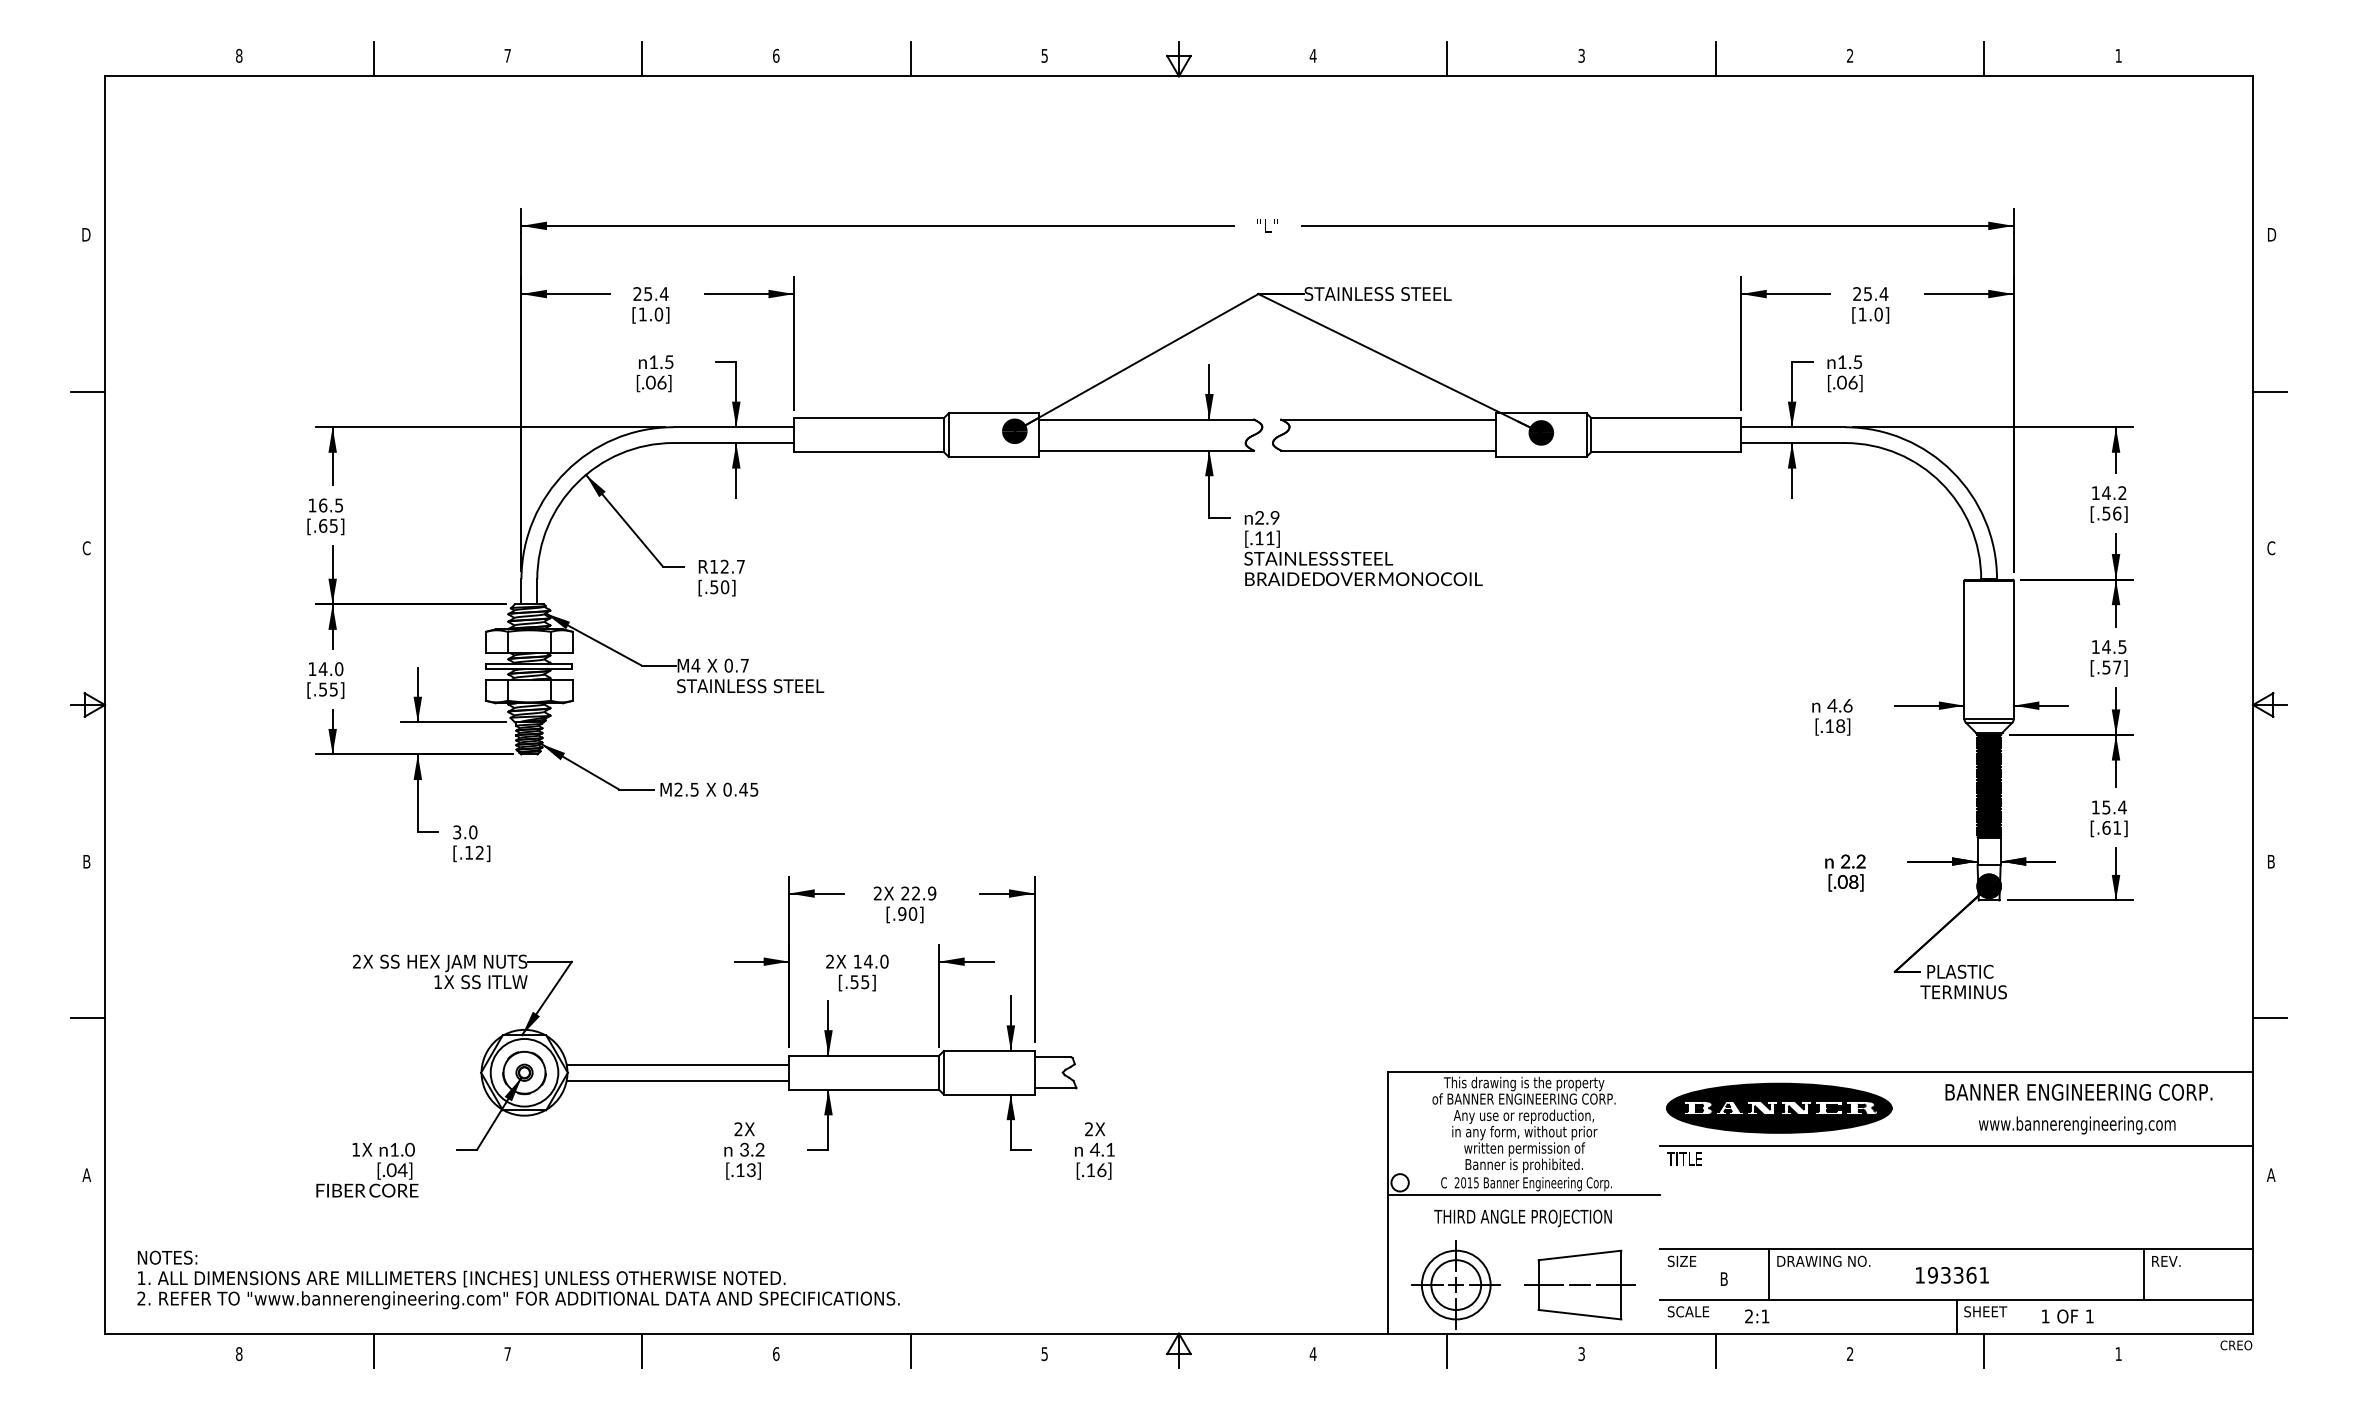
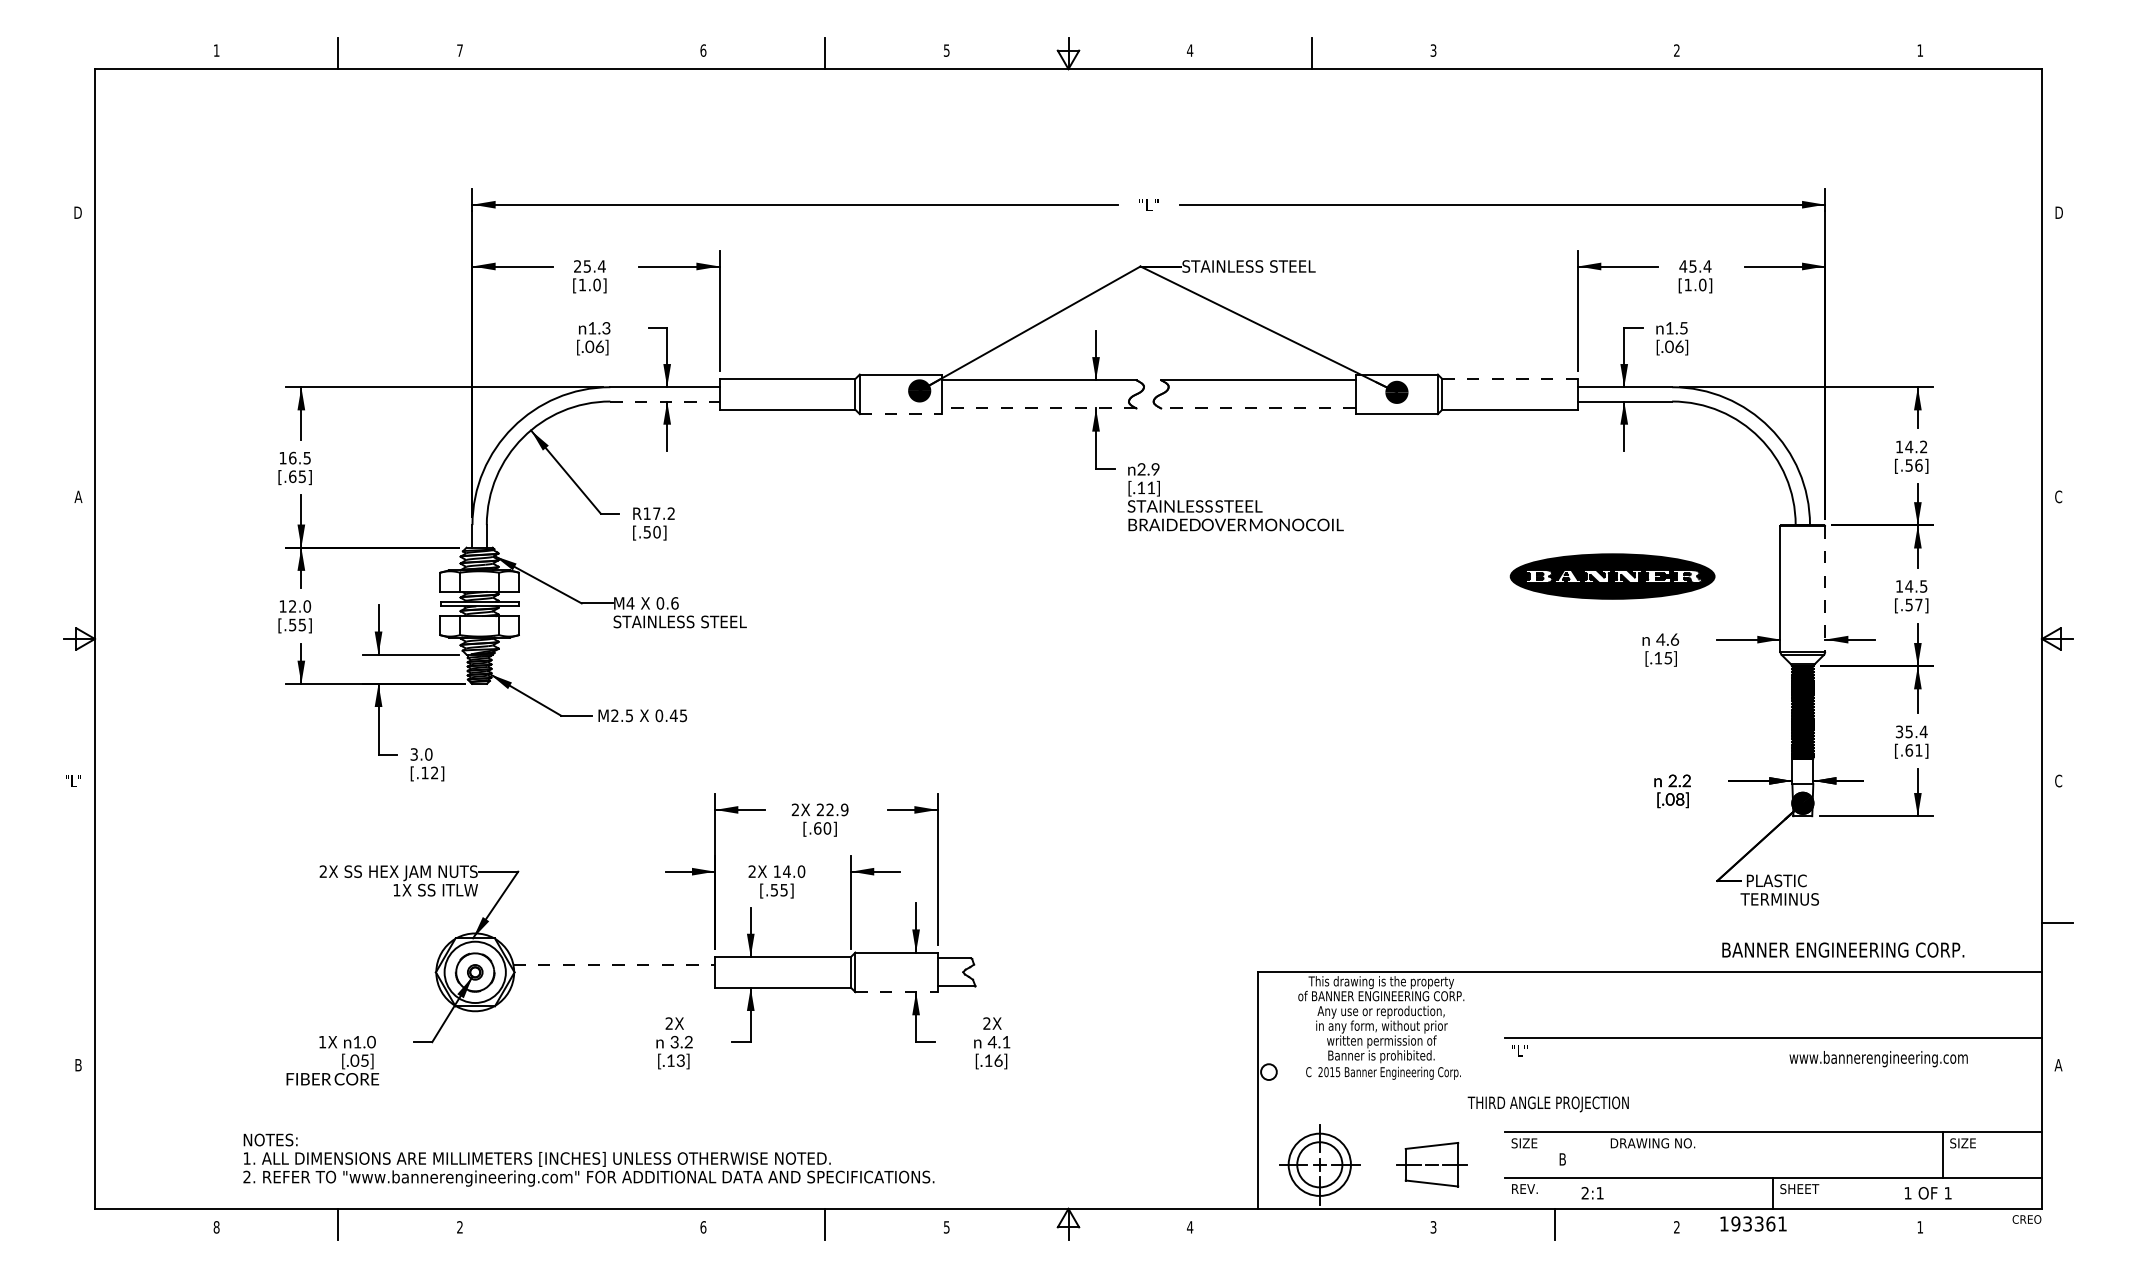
text: (239, 55) -> (216, 50), 8 -> 1
line: (641, 59) -> (581, 53), removed
line: (1716, 59) -> (1555, 53), removed
line: (1984, 59) -> (1798, 53), removed
text: (1857, 294) -> (1683, 266), 25.4 -> 45.4
text: (669, 362) -> (606, 328), 1.5 -> 1.3
line: (87, 391) -> (79, 354), removed
line: (2270, 391) -> (2057, 354), removed
line: (1666, 417) -> (1510, 378), solid -> dashed
line: (733, 442) -> (664, 401), solid -> dashed
line: (1145, 450) -> (1038, 408), solid -> dashed
line: (1387, 450) -> (1257, 408), solid -> dashed
line: (994, 457) -> (901, 414), solid -> dashed
text: (86, 547) -> (78, 496), C -> A
text: (732, 566) -> (663, 513), R12.7 -> R17.2
line: (2014, 650) -> (1825, 589), solid -> dashed
text: (744, 665) -> (674, 603), 0.7 -> 0.6
text: (322, 669) -> (292, 606), 14.0 -> 12.0
text: (1840, 725) -> (1668, 657), [.18] -> [.15]
text: (2095, 807) -> (1899, 731), 15.4 -> 35.4
text: (81, 861) -> (73, 780), B -> "L"
text: (2271, 861) -> (2058, 780), B -> C
text: (902, 914) -> (817, 828), [.90] -> [.60]
line: (87, 1018) -> (79, 923), removed
line: (678, 1065) -> (614, 965), solid -> dashed
line: (678, 1080) -> (614, 979), removed
text: (2079, 1091) -> (1843, 949), moved
line: (989, 1094) -> (896, 992), solid -> dashed
part: (1779, 1108) -> (1612, 576), moved
text: (2077, 1125) -> (1878, 1059), moved
text: (1684, 1158) -> (1526, 1050), TITLE -> "L"
text: (402, 1169) -> (364, 1060), [.04] -> [.05]
text: (86, 1175) -> (78, 1065), A -> B
line: (1523, 1194) -> (1380, 1082), removed
text: (1522, 1218) -> (1547, 1104), moved
text: (2166, 1261) -> (1963, 1143), REV. -> SIZE
line: (1769, 1273) -> (1603, 1154), removed
text: (1952, 1274) -> (1753, 1223), moved
text: (518, 1279) -> (588, 1159), moved
part: (1579, 1284) -> (1431, 1164), size x0.7
text: (1688, 1312) -> (1530, 1189), SCALE -> REV.
text: (2067, 1316) -> (1927, 1193), moved
line: (641, 1349) -> (581, 1223), removed
line: (1447, 1349) -> (1311, 1223), removed
line: (1984, 1349) -> (1798, 1223), removed
text: (507, 1354) -> (459, 1227), 7 -> 2

